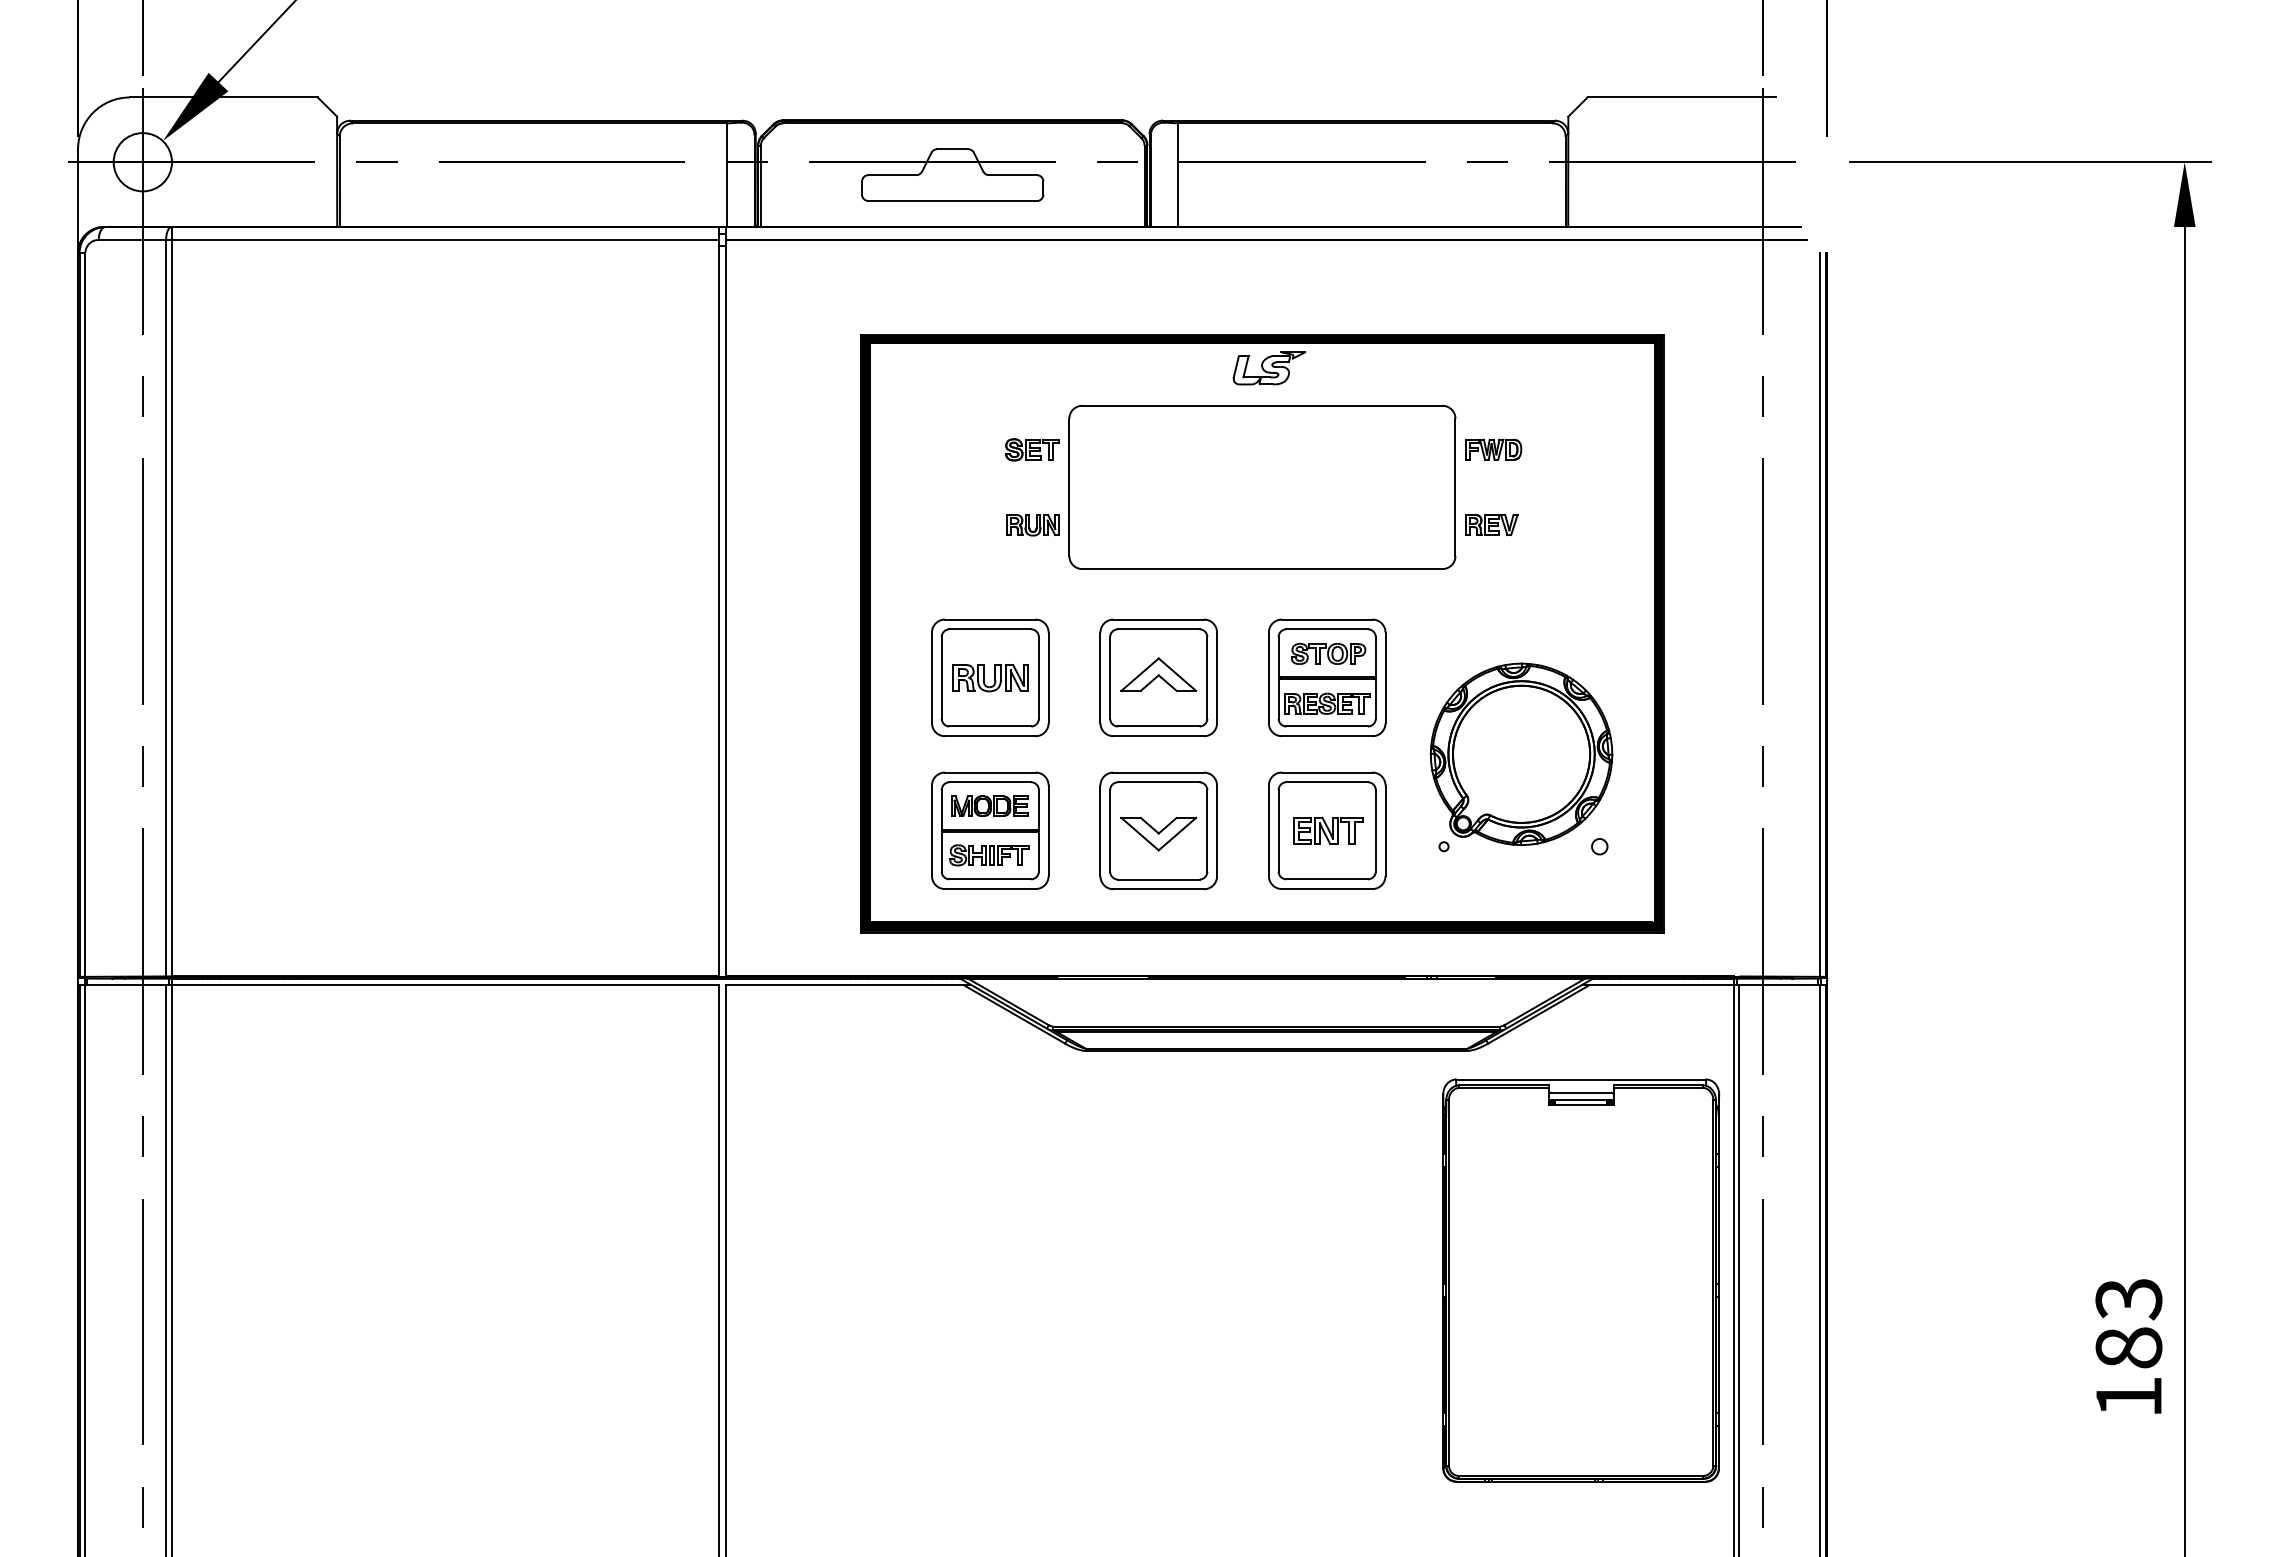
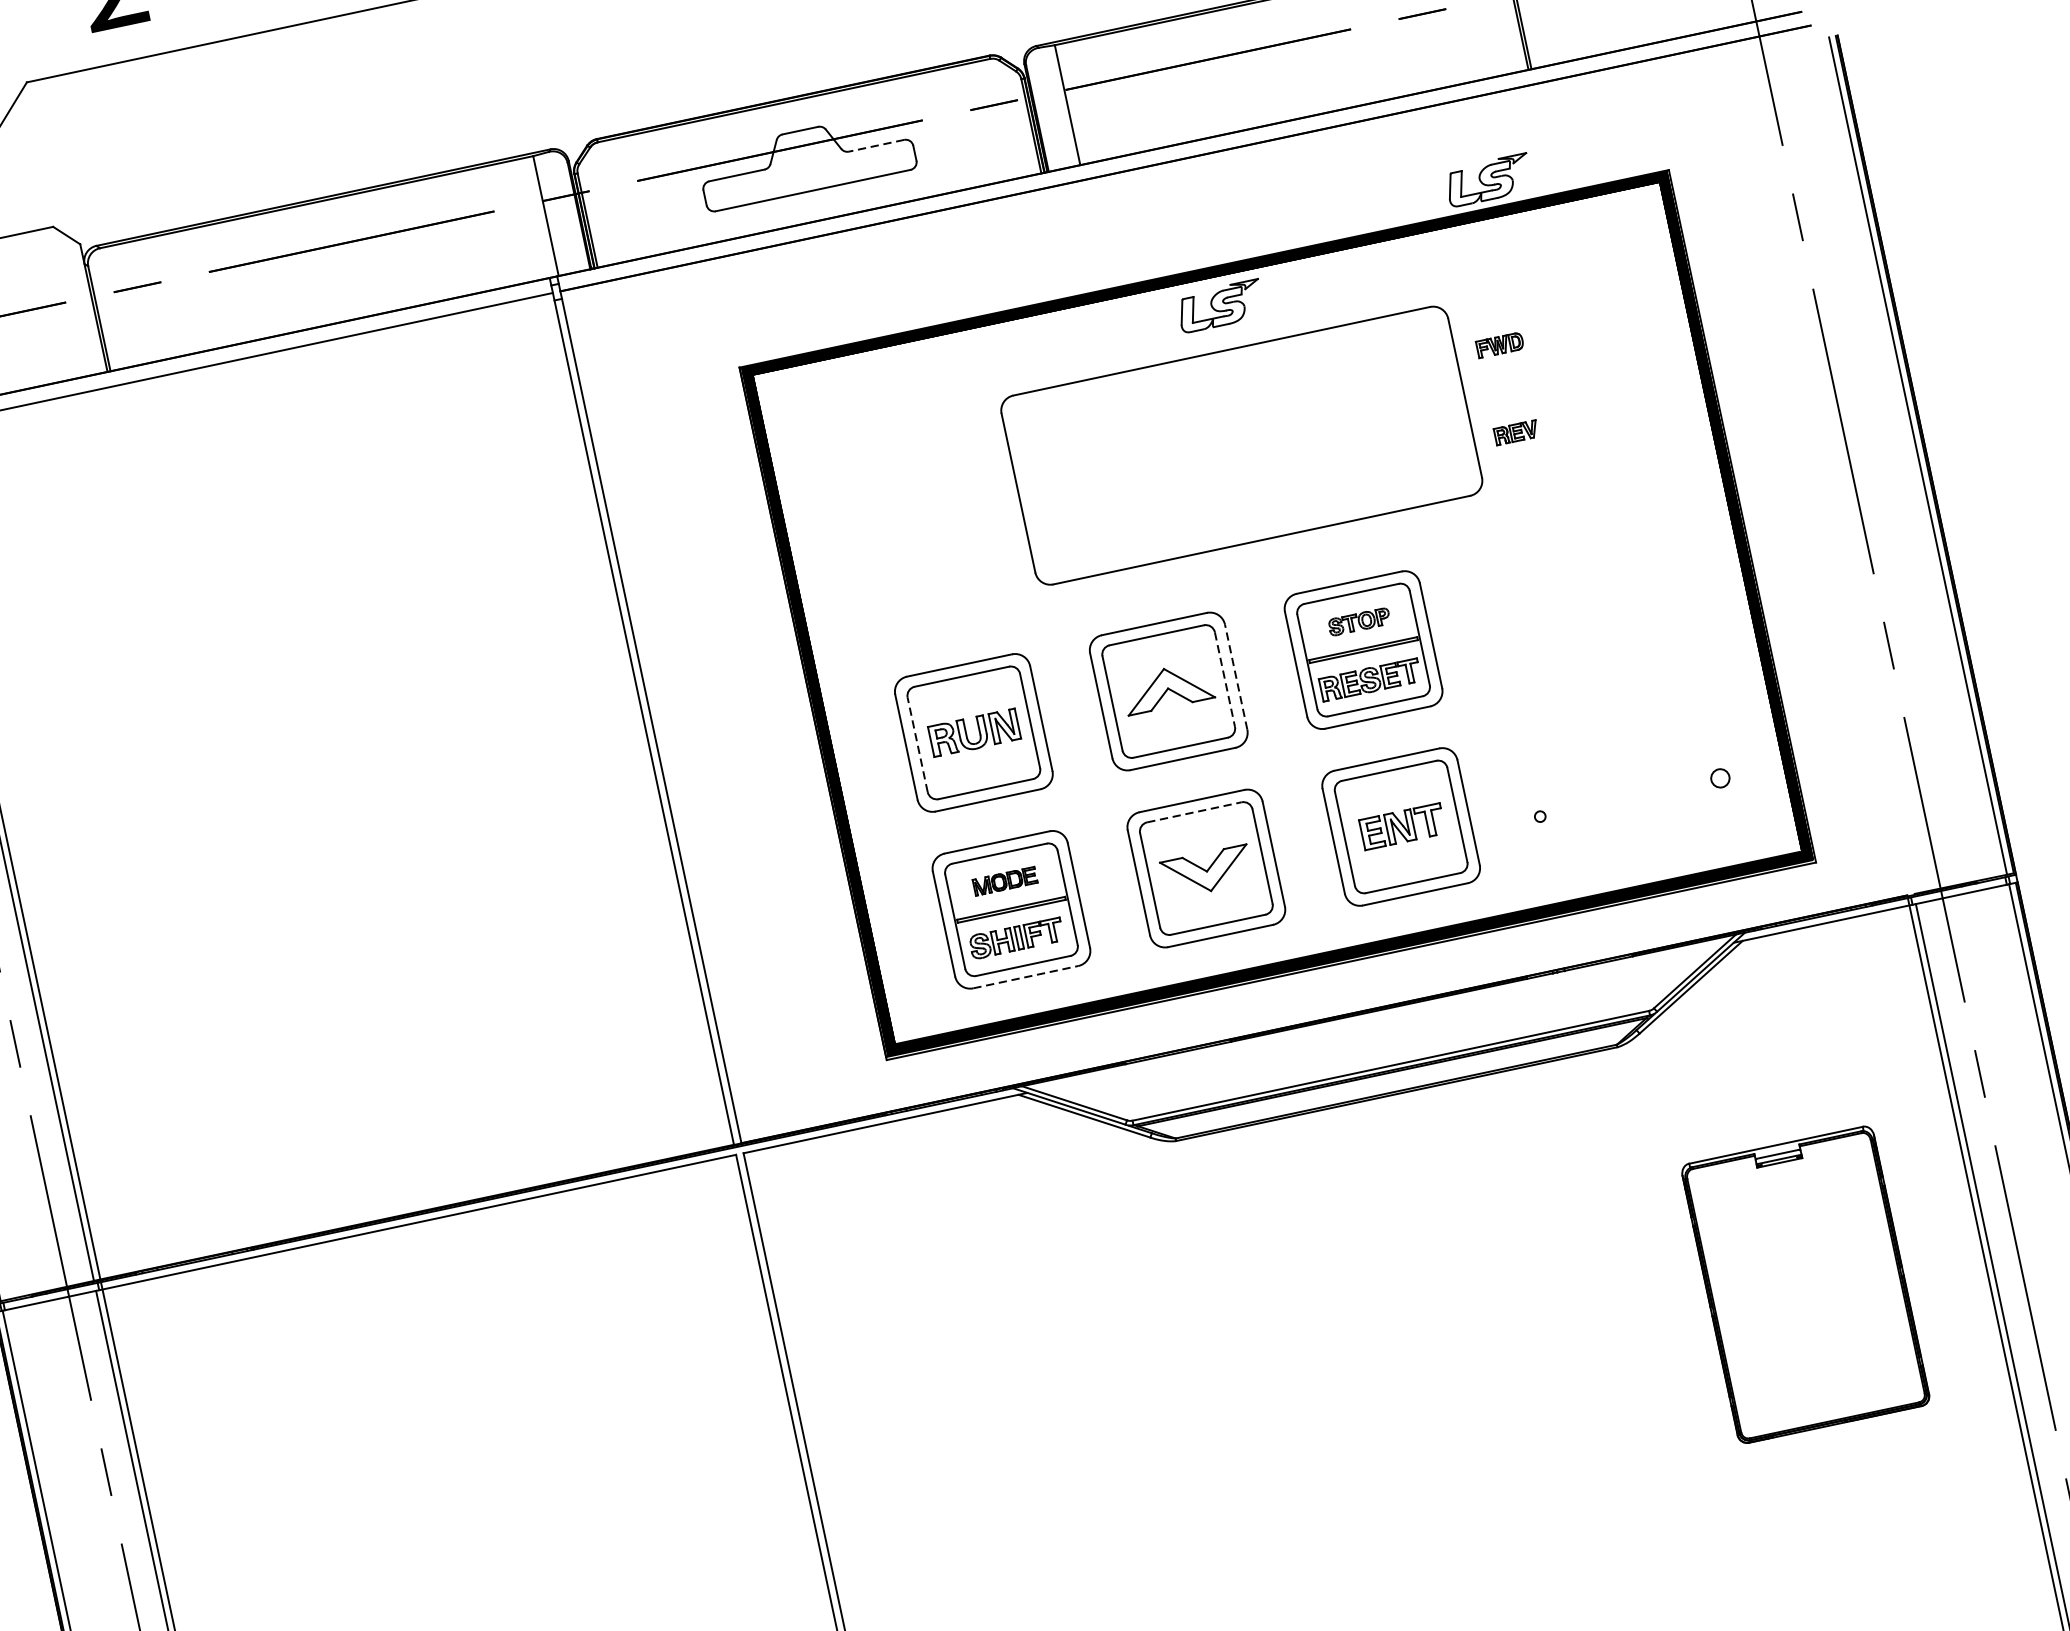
line: (1013, 175) -> (877, 146), solid -> dashed
part: (1512, 311) -> (1487, 180), added
part: (1032, 449) -> (966, 458), removed
part: (1493, 449) -> (1499, 345), size x0.7
part: (1032, 524) -> (984, 545), removed
part: (1491, 524) -> (1515, 432), size x0.7
part: (1328, 653) -> (1359, 621), size x0.7
line: (941, 677) -> (917, 744), solid -> dashed
line: (1207, 677) -> (1225, 679), solid -> dashed
line: (1217, 677) -> (1236, 676), solid -> dashed
part: (1521, 753) -> (1606, 689), removed
line: (1158, 782) -> (1194, 812), solid -> dashed
part: (989, 805) -> (1004, 880), size x0.7
line: (990, 889) -> (1026, 977), solid -> dashed
part: (1581, 1280) -> (1805, 1284), size x0.6

